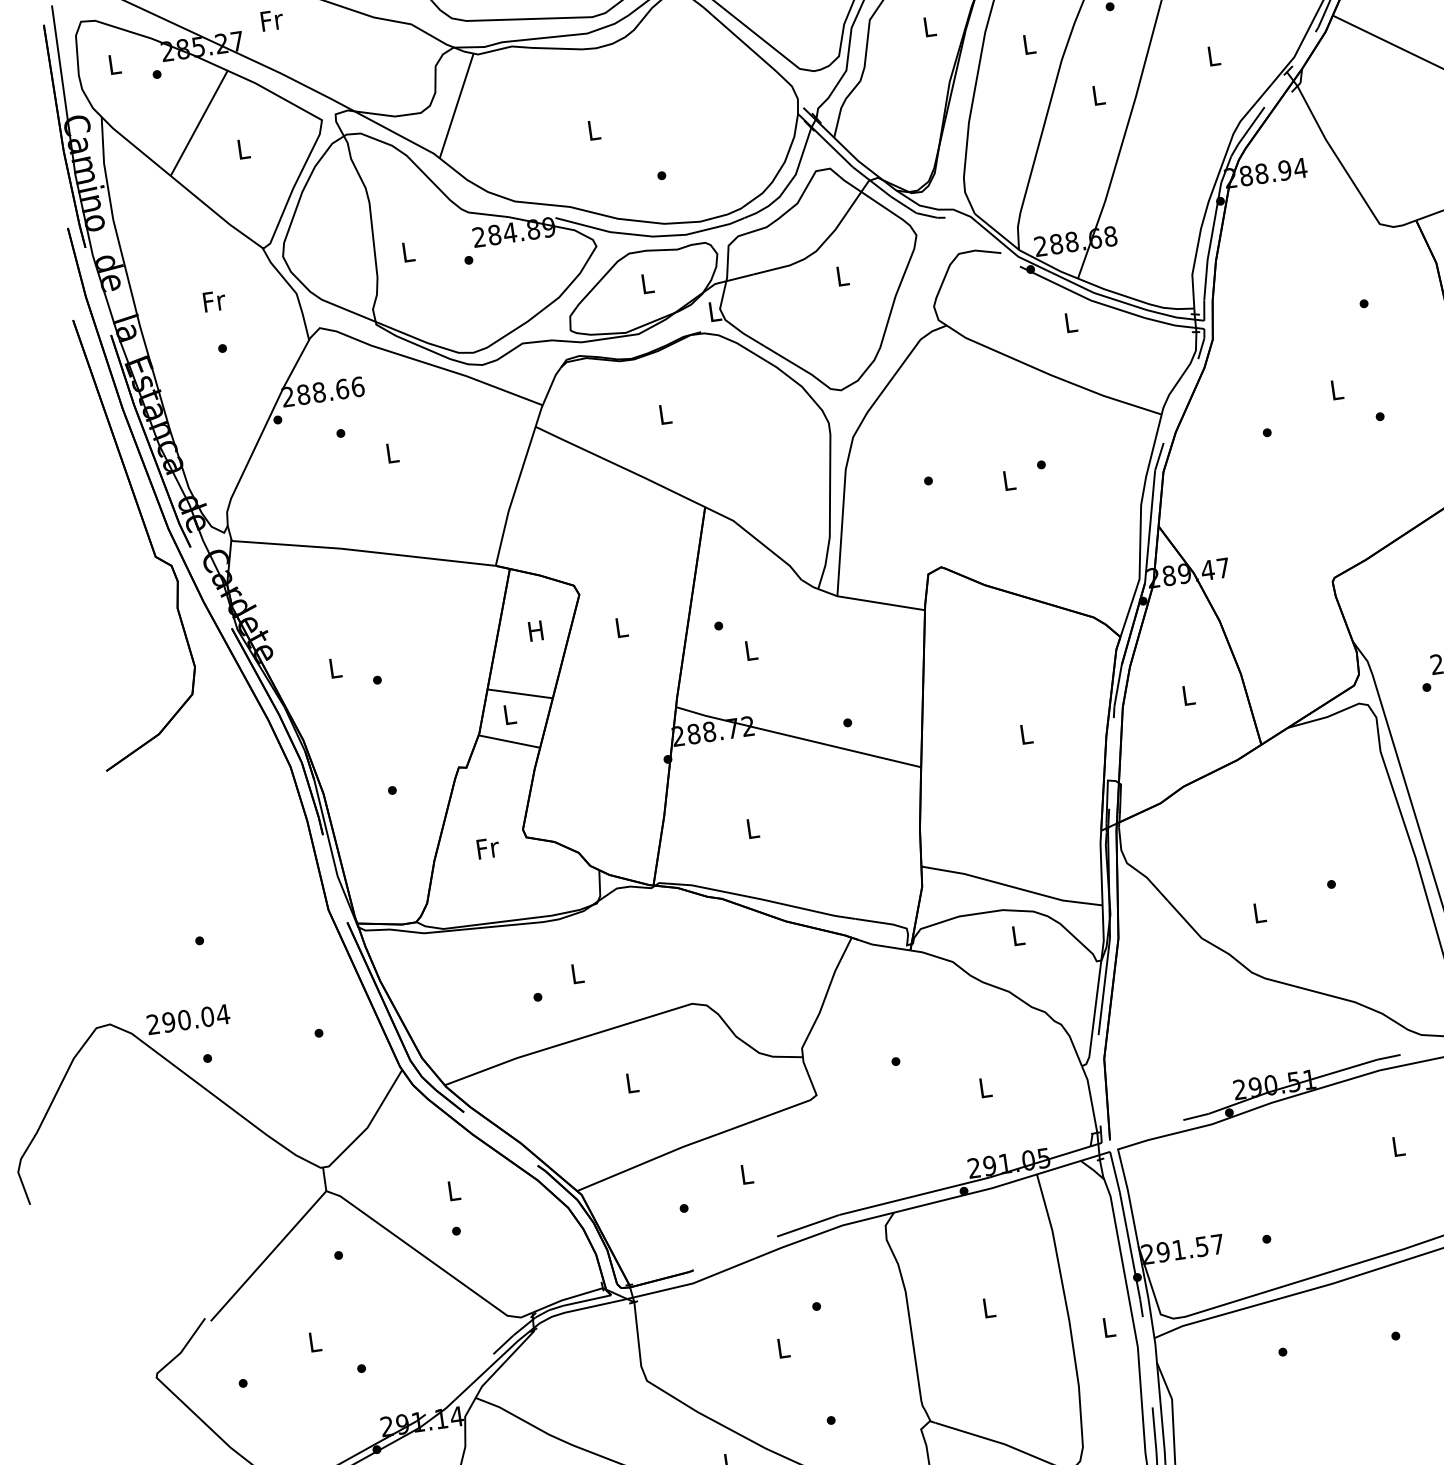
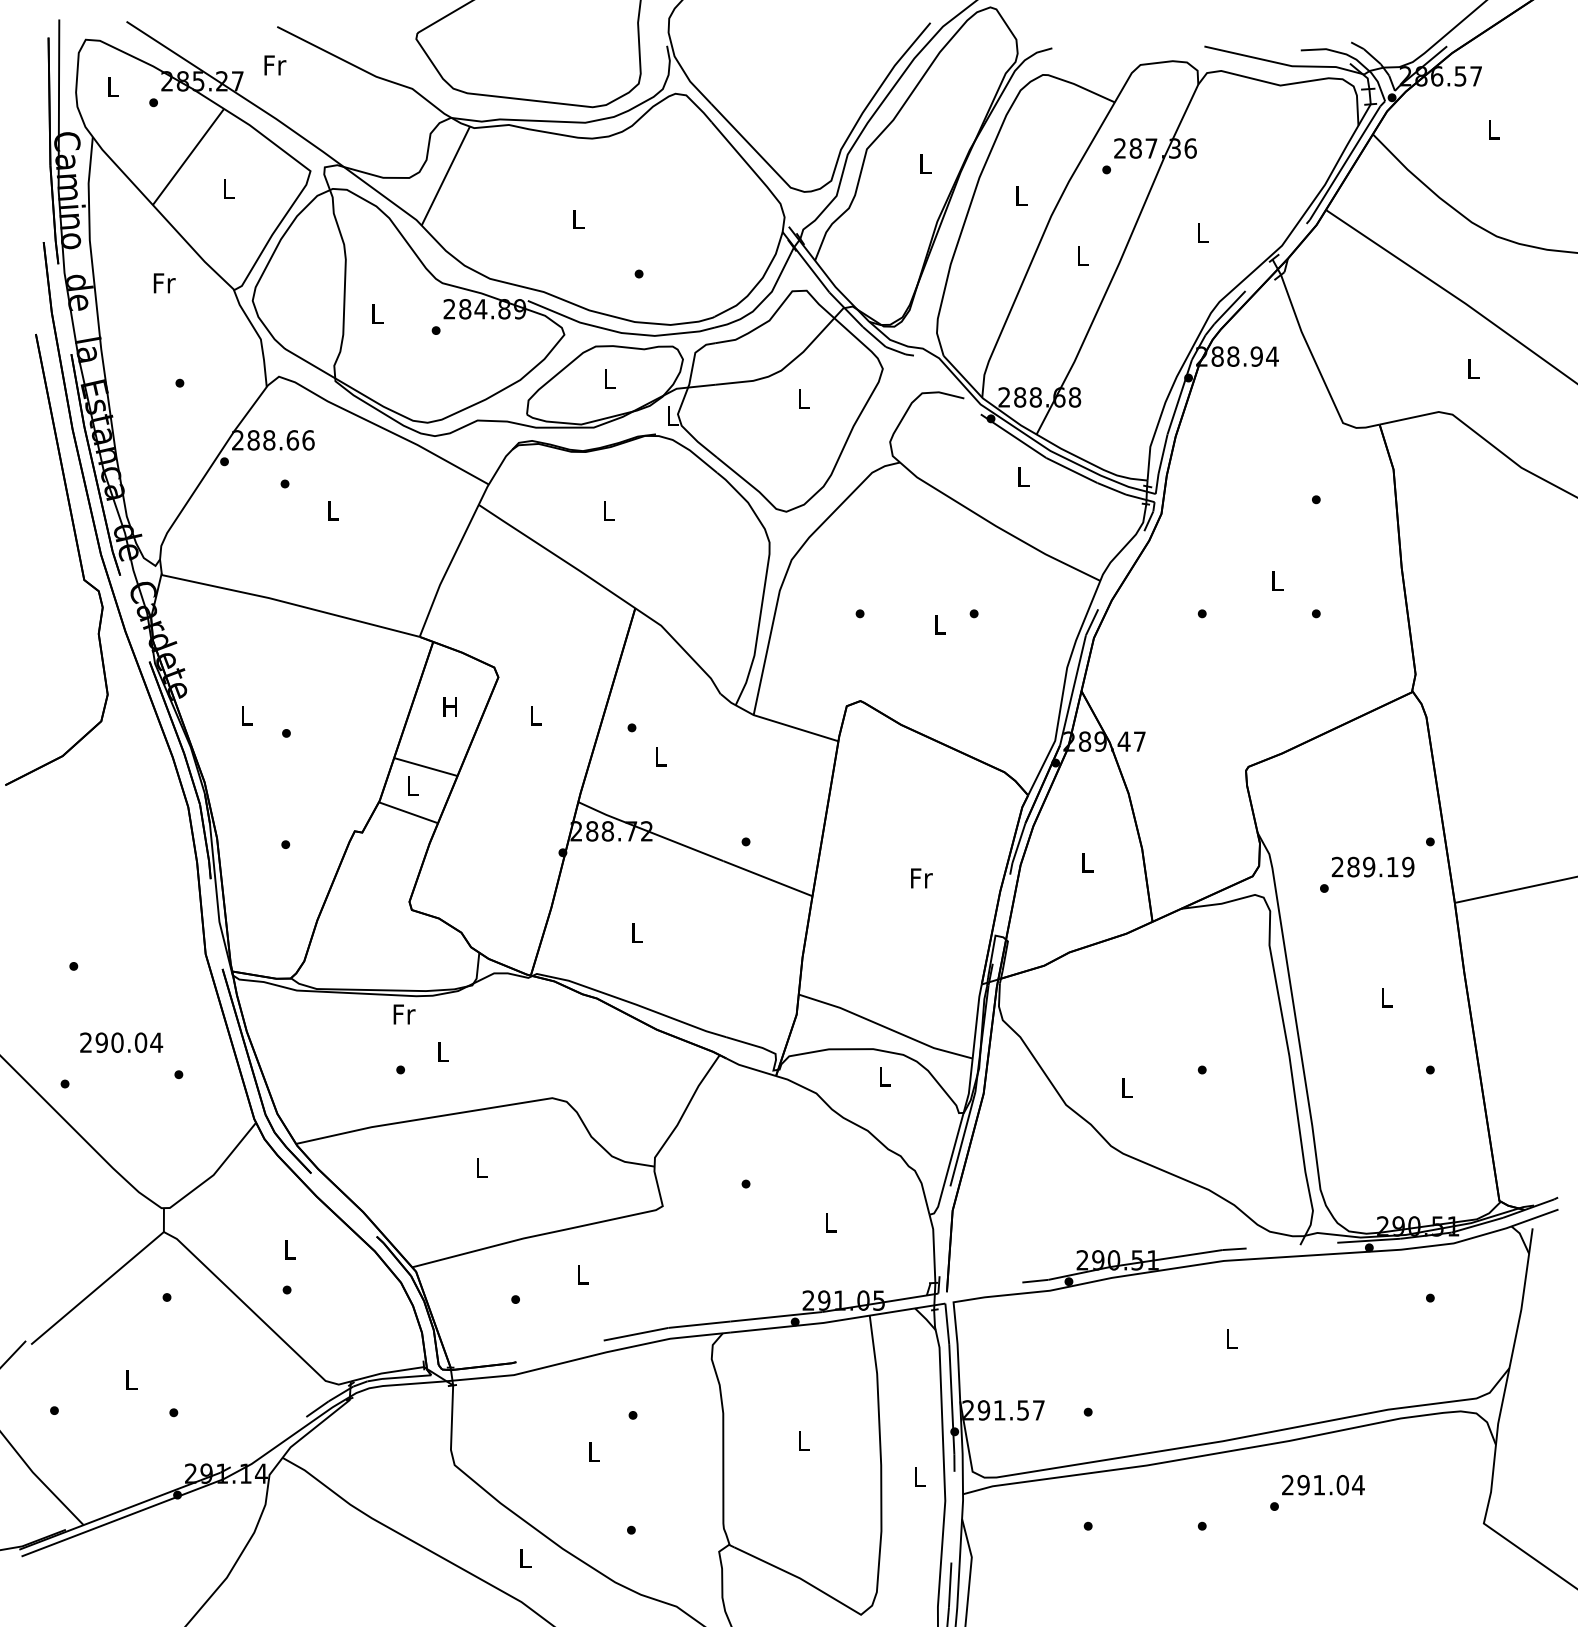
text: (214, 301) -> (164, 283), moved
text: (1026, 734) -> (921, 878), L -> Fr
text: (488, 848) -> (404, 1014), moved
text: (188, 1019) -> (121, 1042), moved

